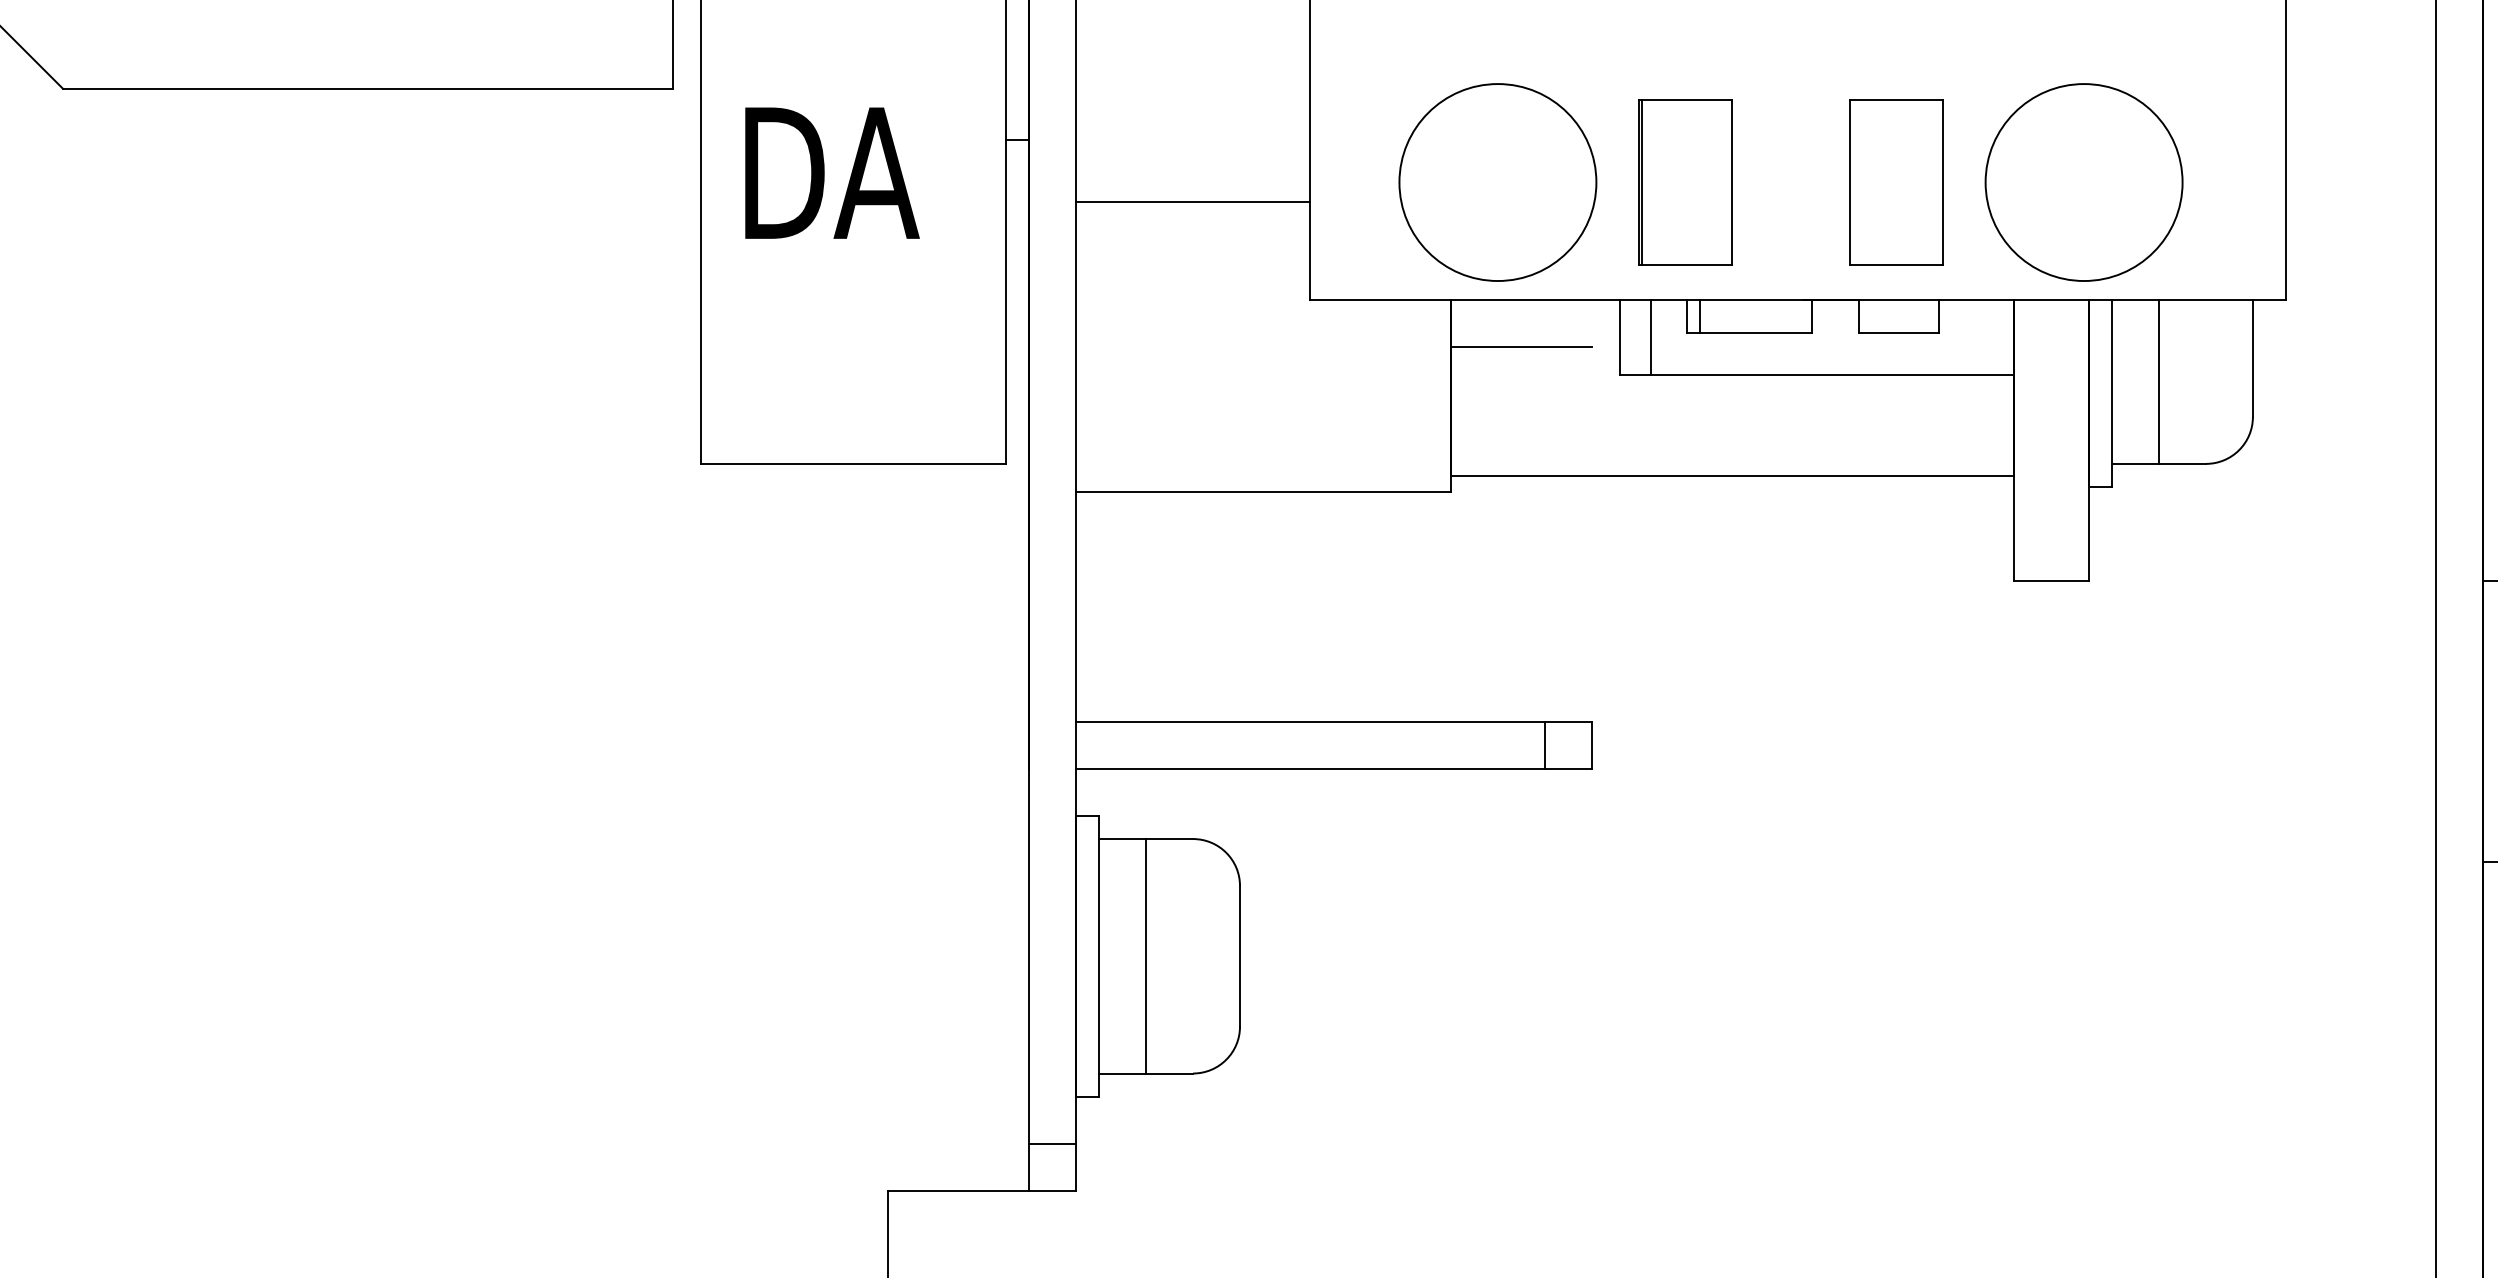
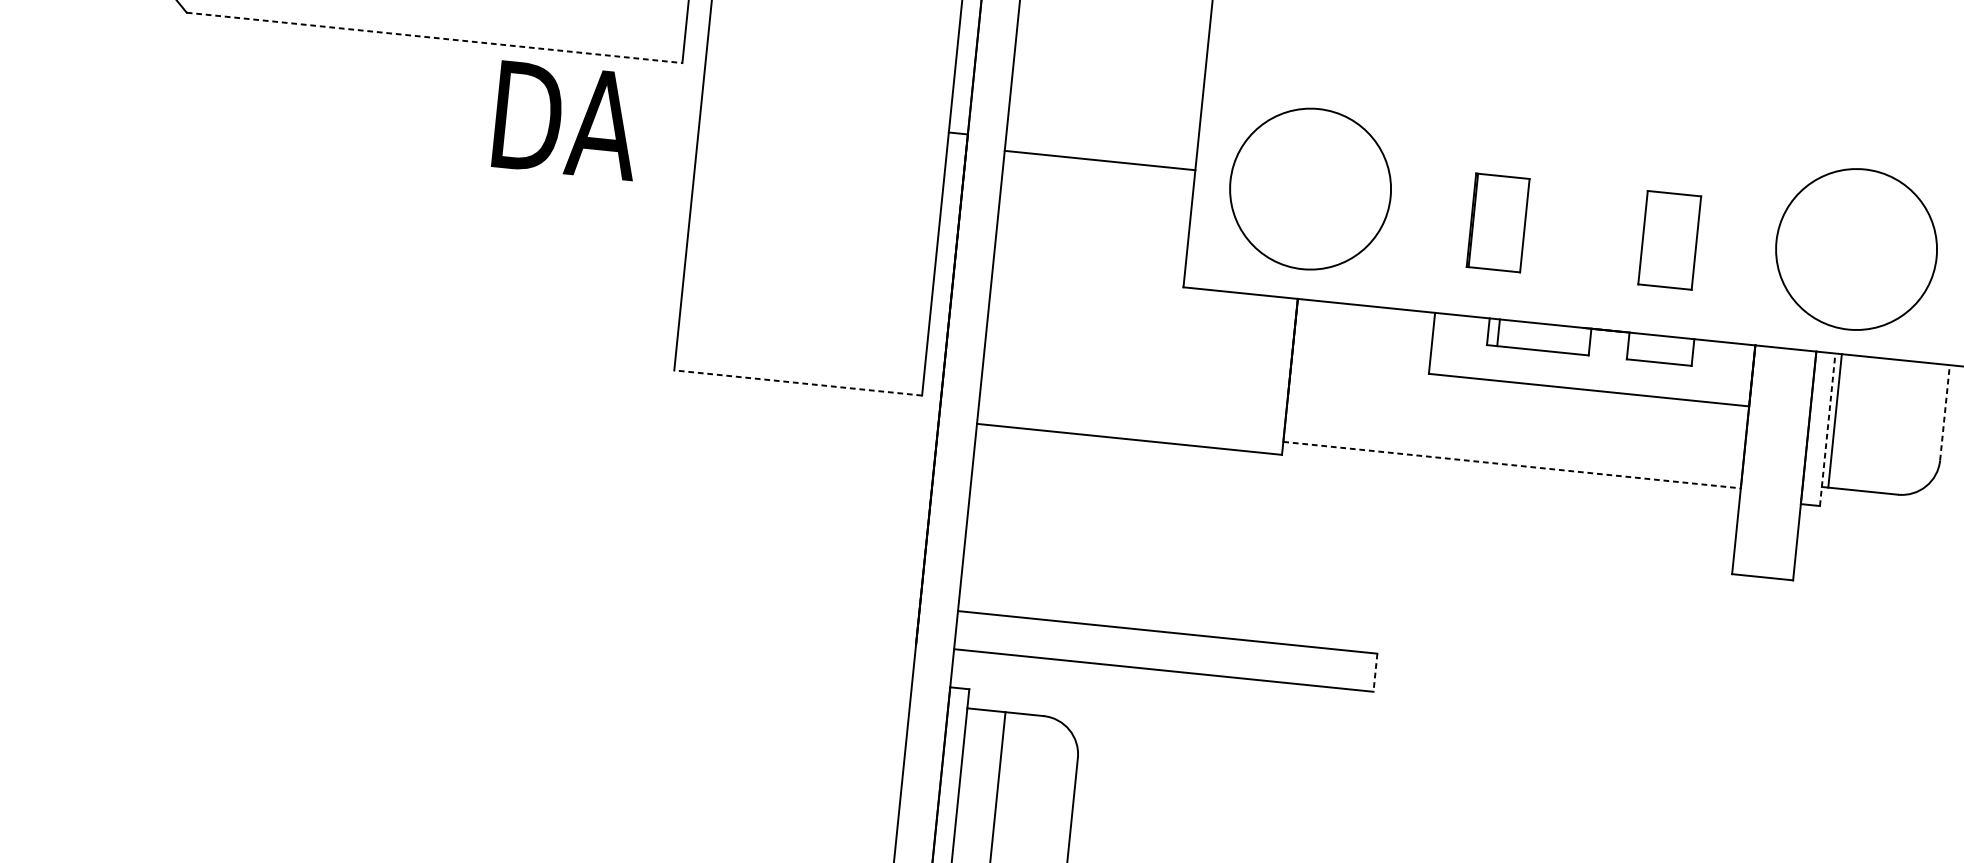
line: (367, 88) -> (434, 37), solid -> dashed
text: (832, 172) -> (567, 120), moved
circle: (1497, 182) -> (1310, 189), moved
part: (1685, 182) -> (1498, 222), size x0.7
part: (1896, 182) -> (1669, 240), size x0.7
circle: (2083, 182) -> (1856, 249), moved
line: (1192, 201) -> (1099, 160), moved
line: (1651, 336) -> (1457, 345), removed
line: (1521, 346) -> (1351, 342), removed
line: (2252, 358) -> (1944, 412), solid -> dashed
line: (2159, 381) -> (1835, 420), moved
line: (2112, 393) -> (1827, 429), solid -> dashed
line: (852, 463) -> (797, 382), solid -> dashed
line: (1732, 475) -> (1512, 465), solid -> dashed
line: (1544, 744) -> (1337, 668), removed
line: (1591, 745) -> (1375, 672), solid -> dashed

